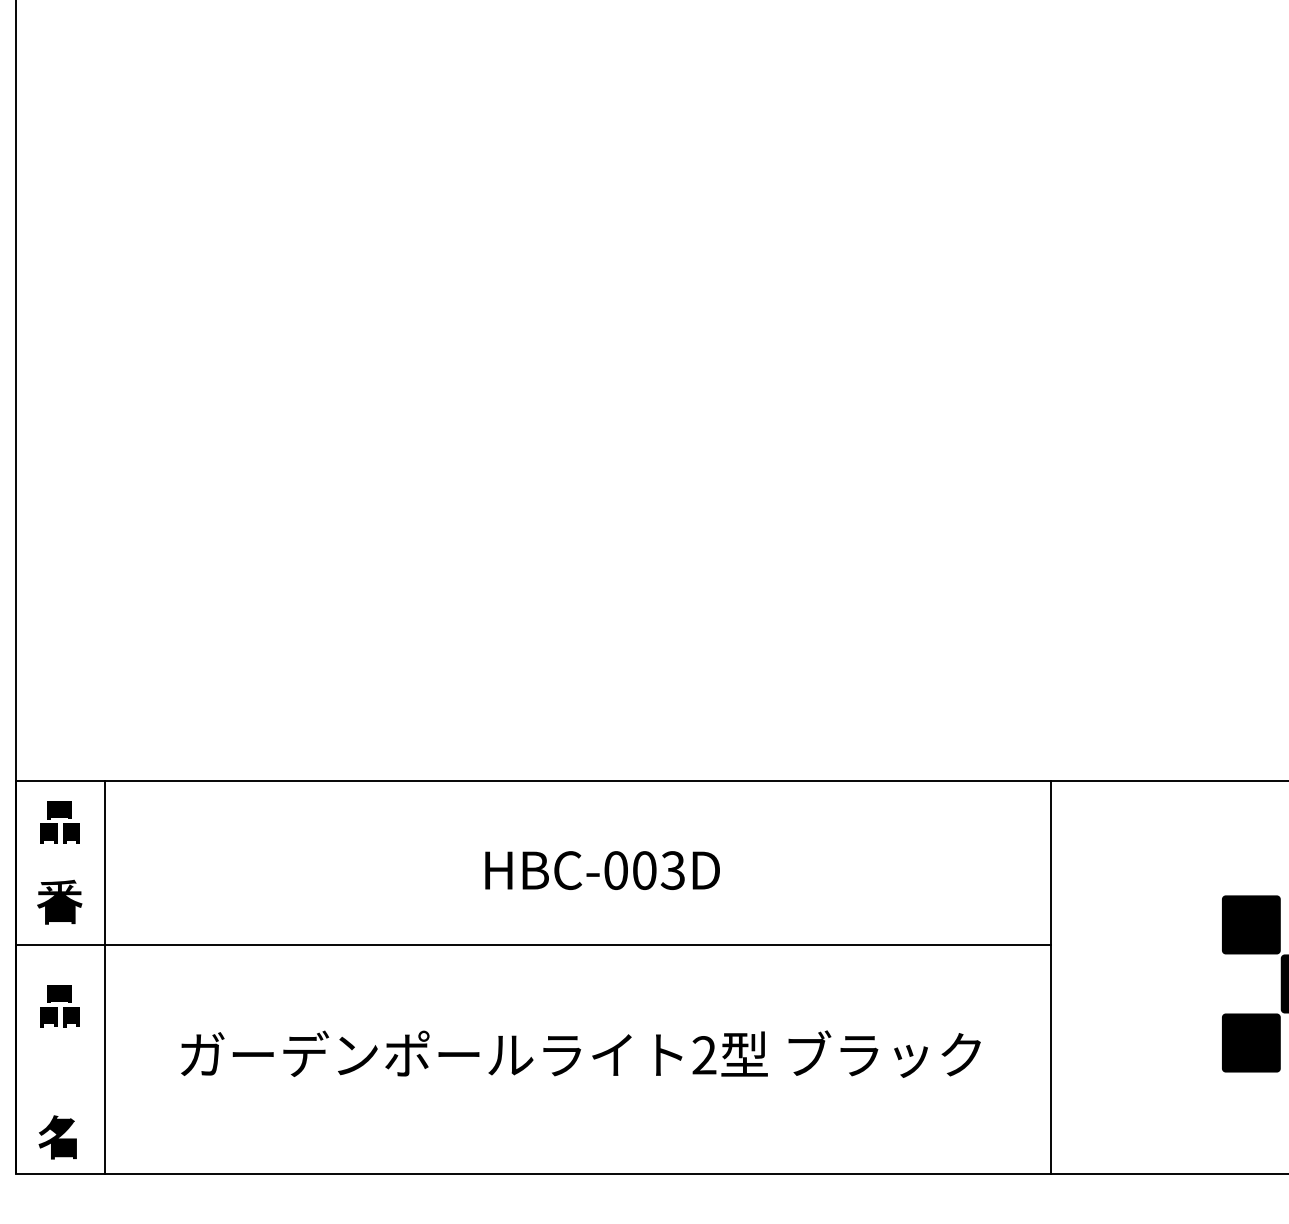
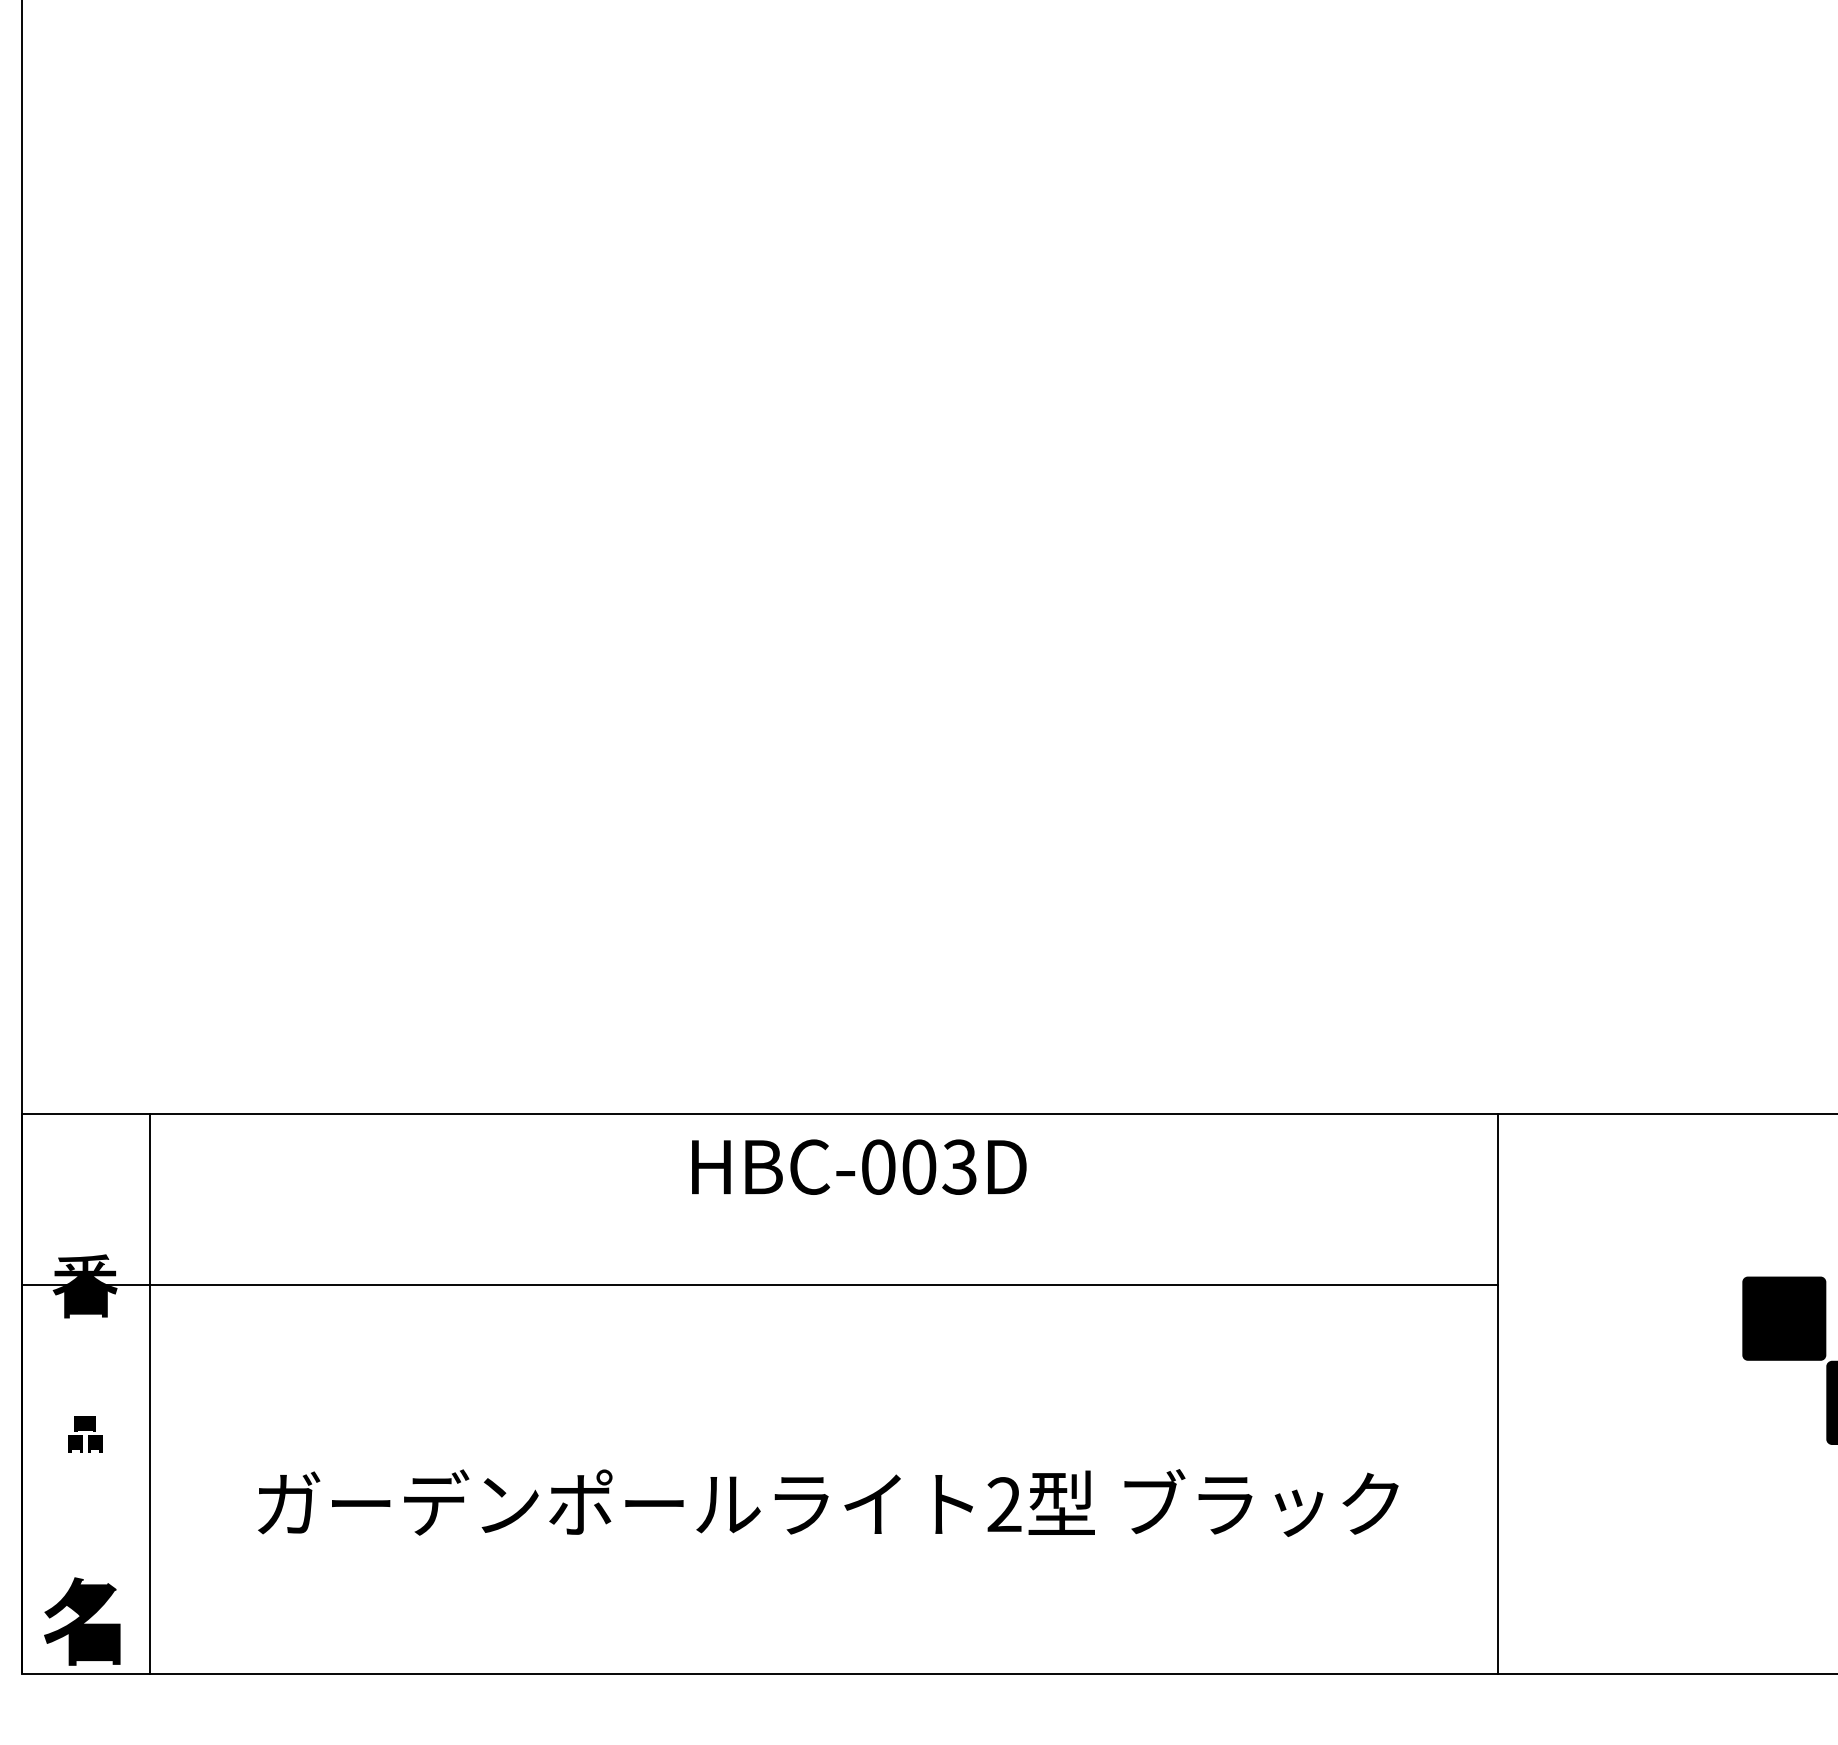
part: (59, 823) -> (85, 1173), removed
part: (602, 870) -> (859, 1166), moved
line: (533, 945) -> (760, 1285), moved
part: (59, 1006) -> (85, 1434), size x0.6
fill: (1251, 1043) -> (1784, 1487), removed
part: (57, 1137) -> (82, 1621), size x1.4

